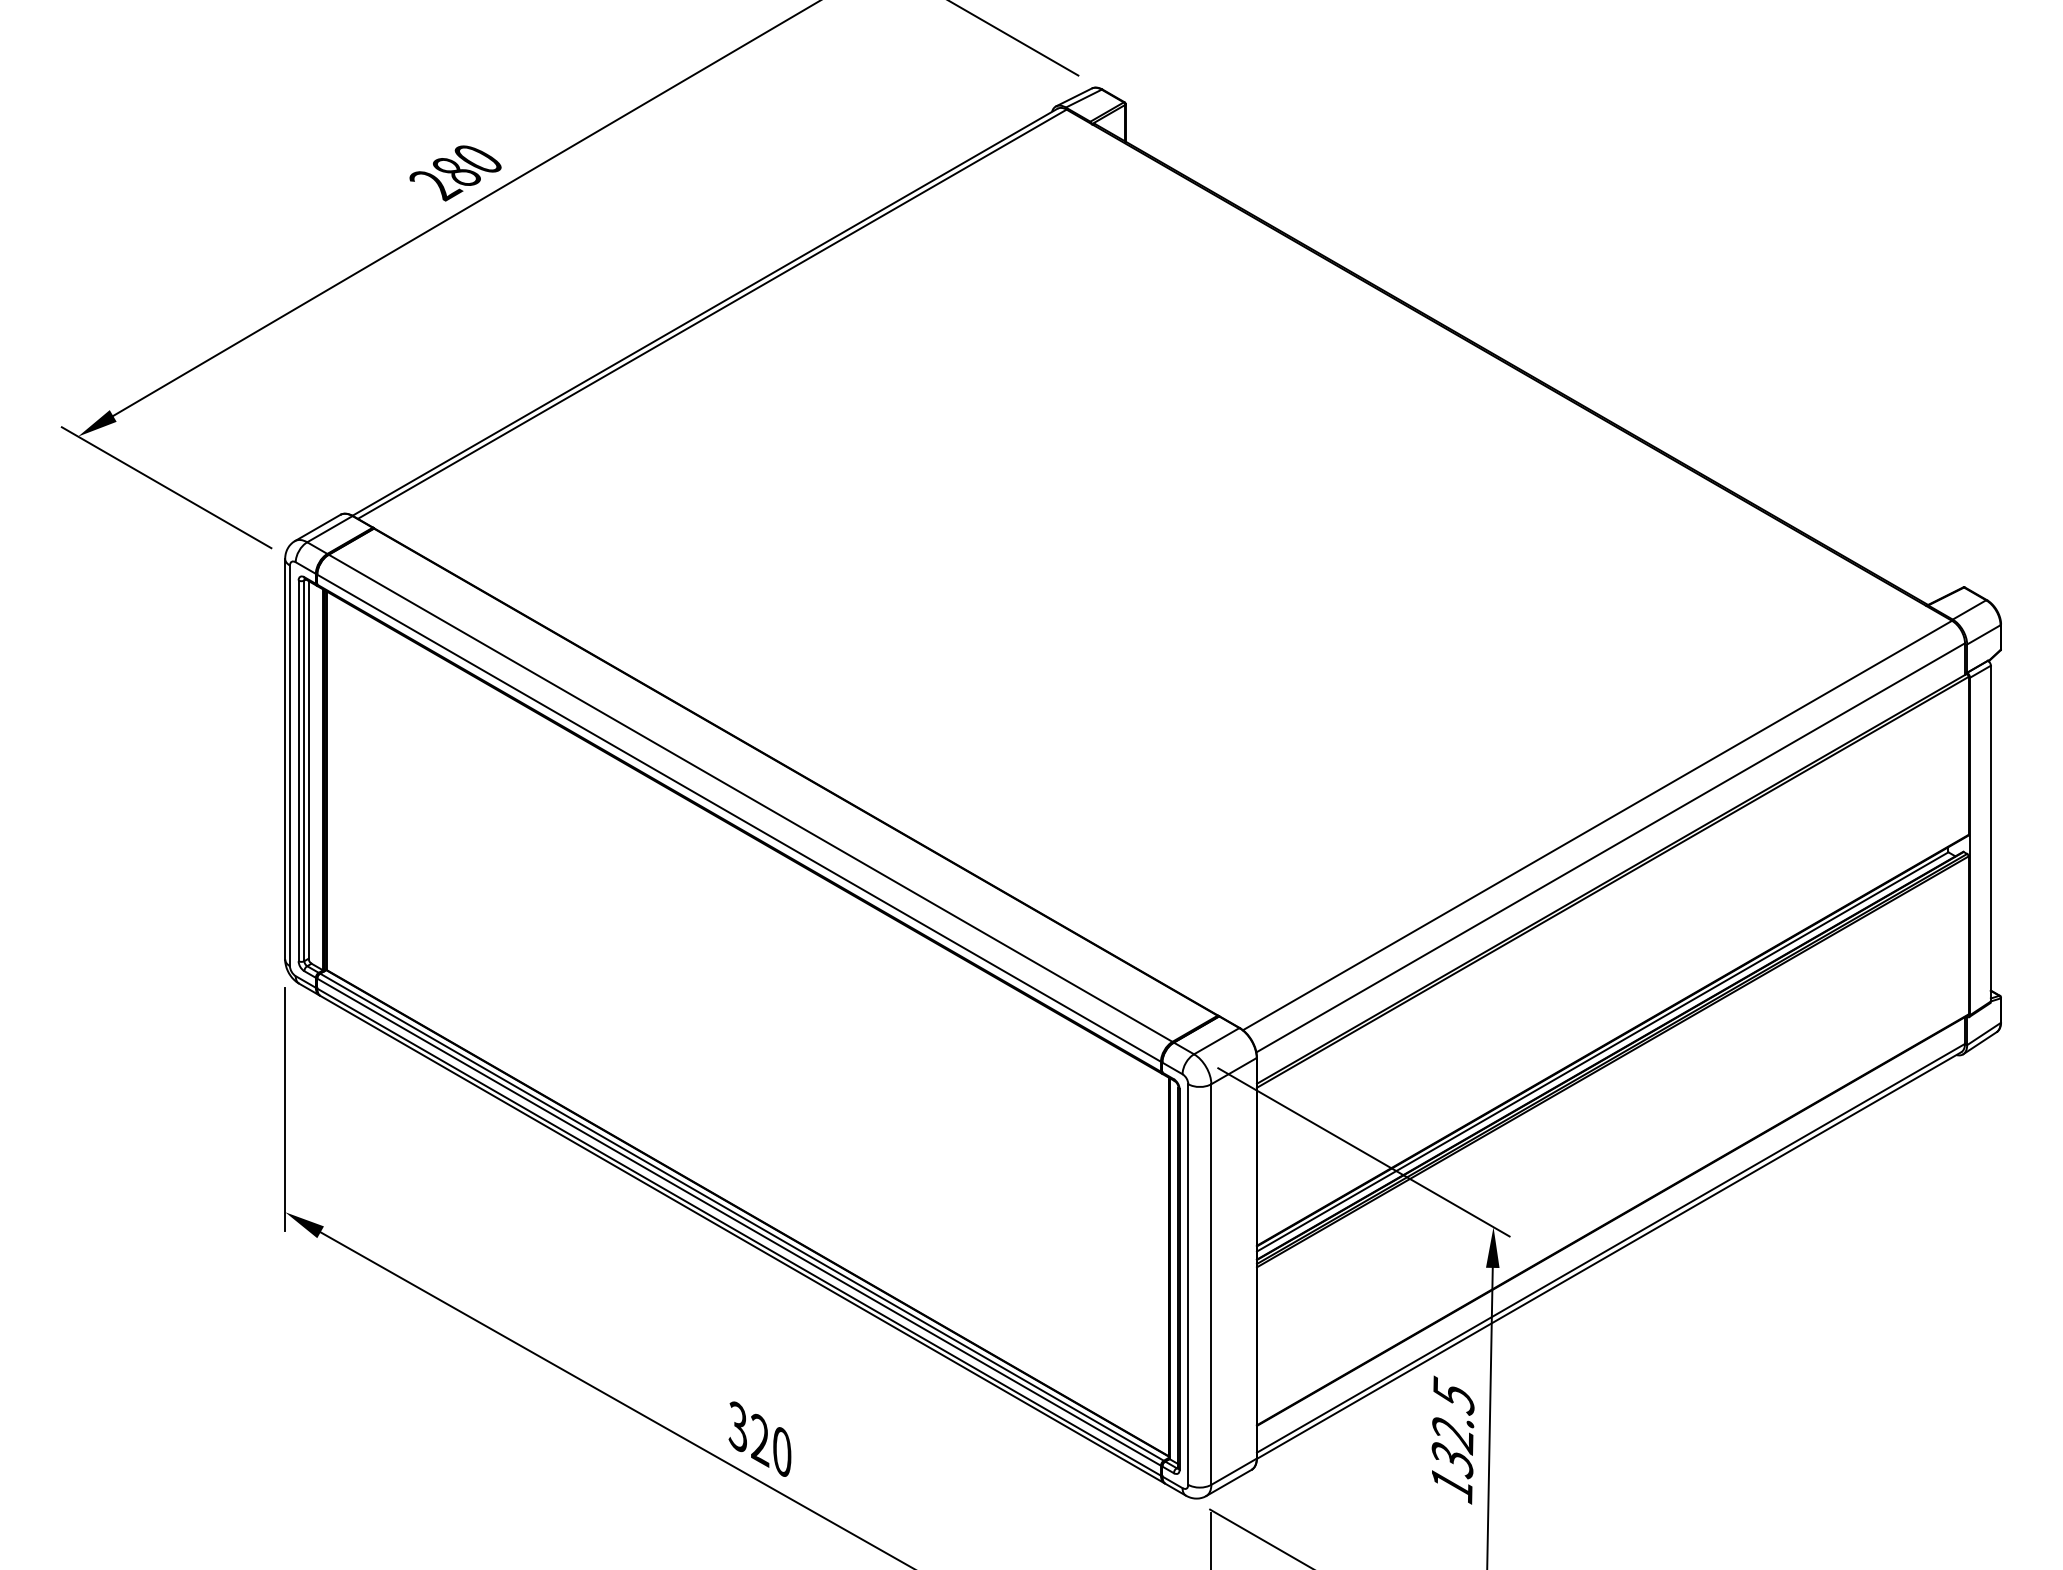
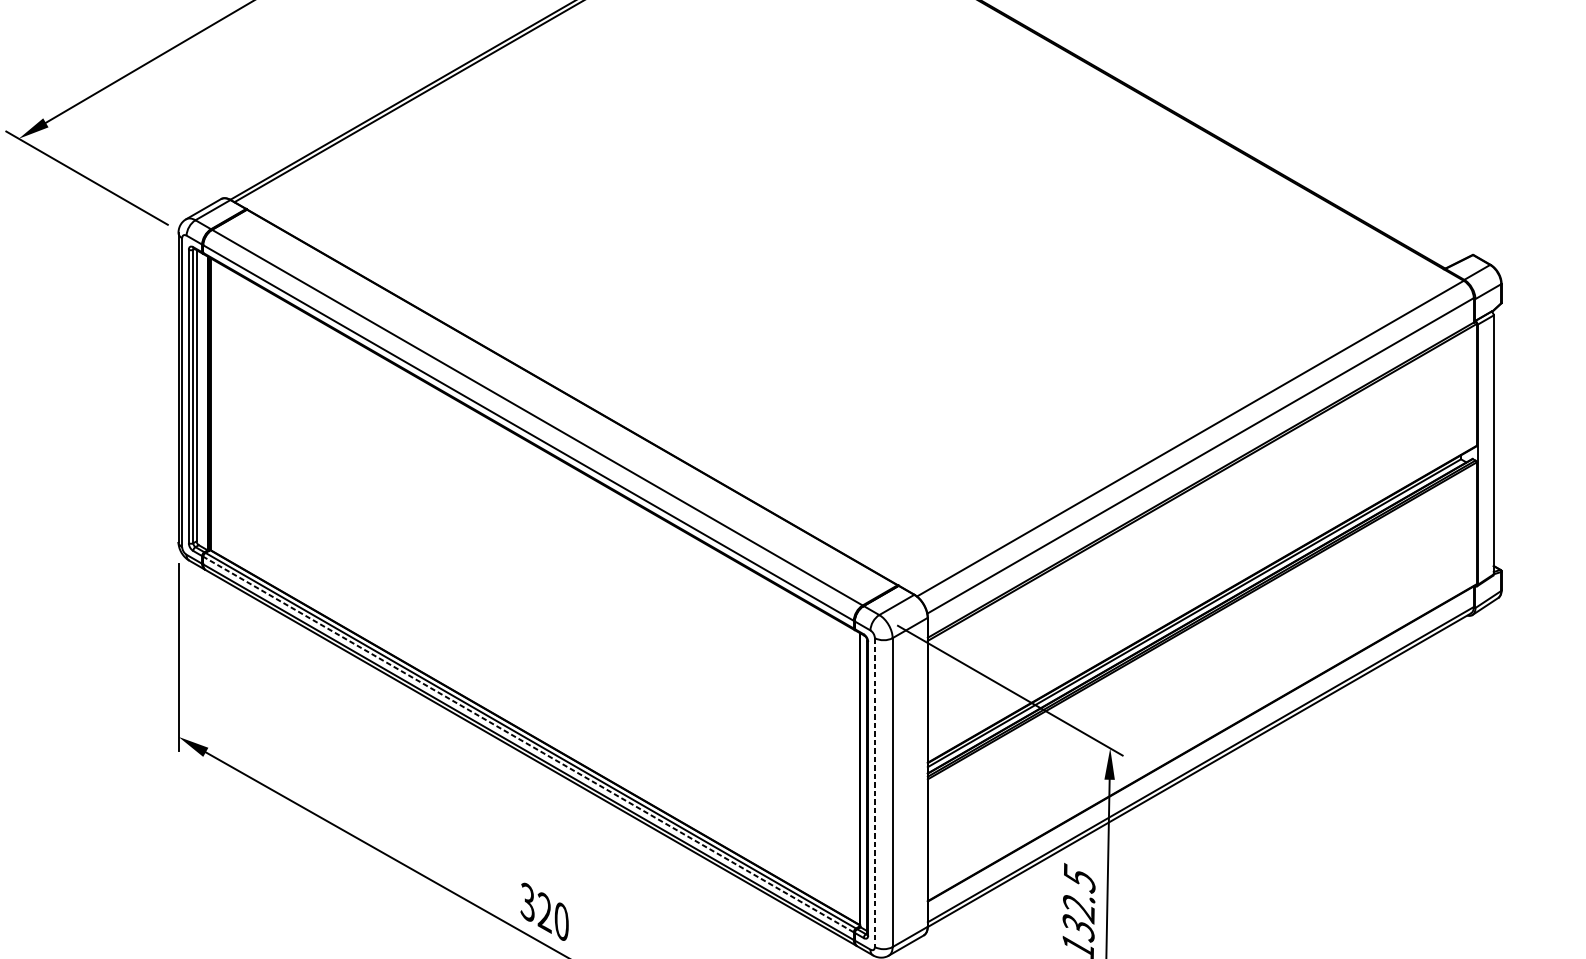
line: (738, 1221) -> (528, 743), solid -> dashed
line: (1188, 1285) -> (875, 793), solid -> dashed

